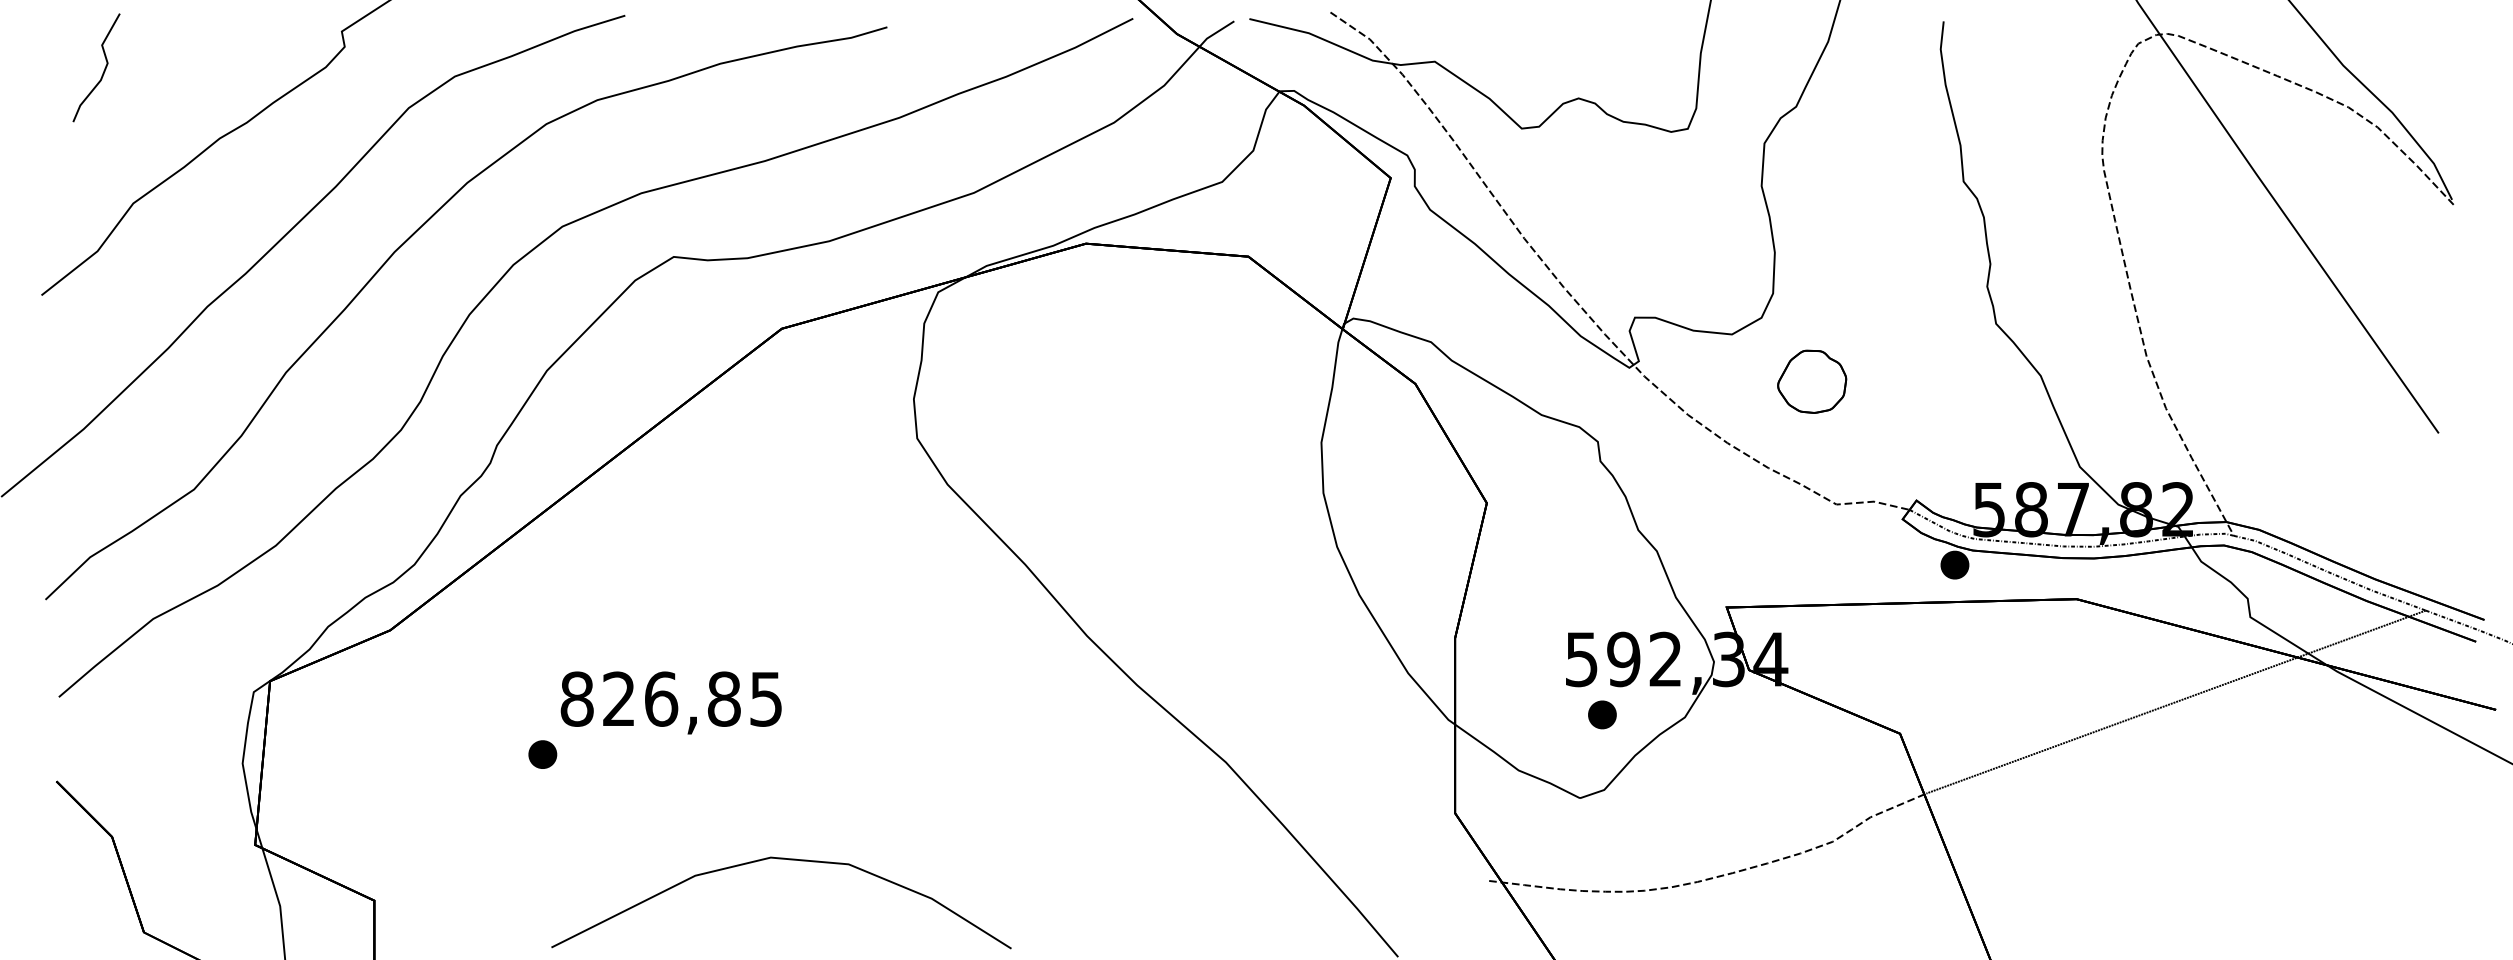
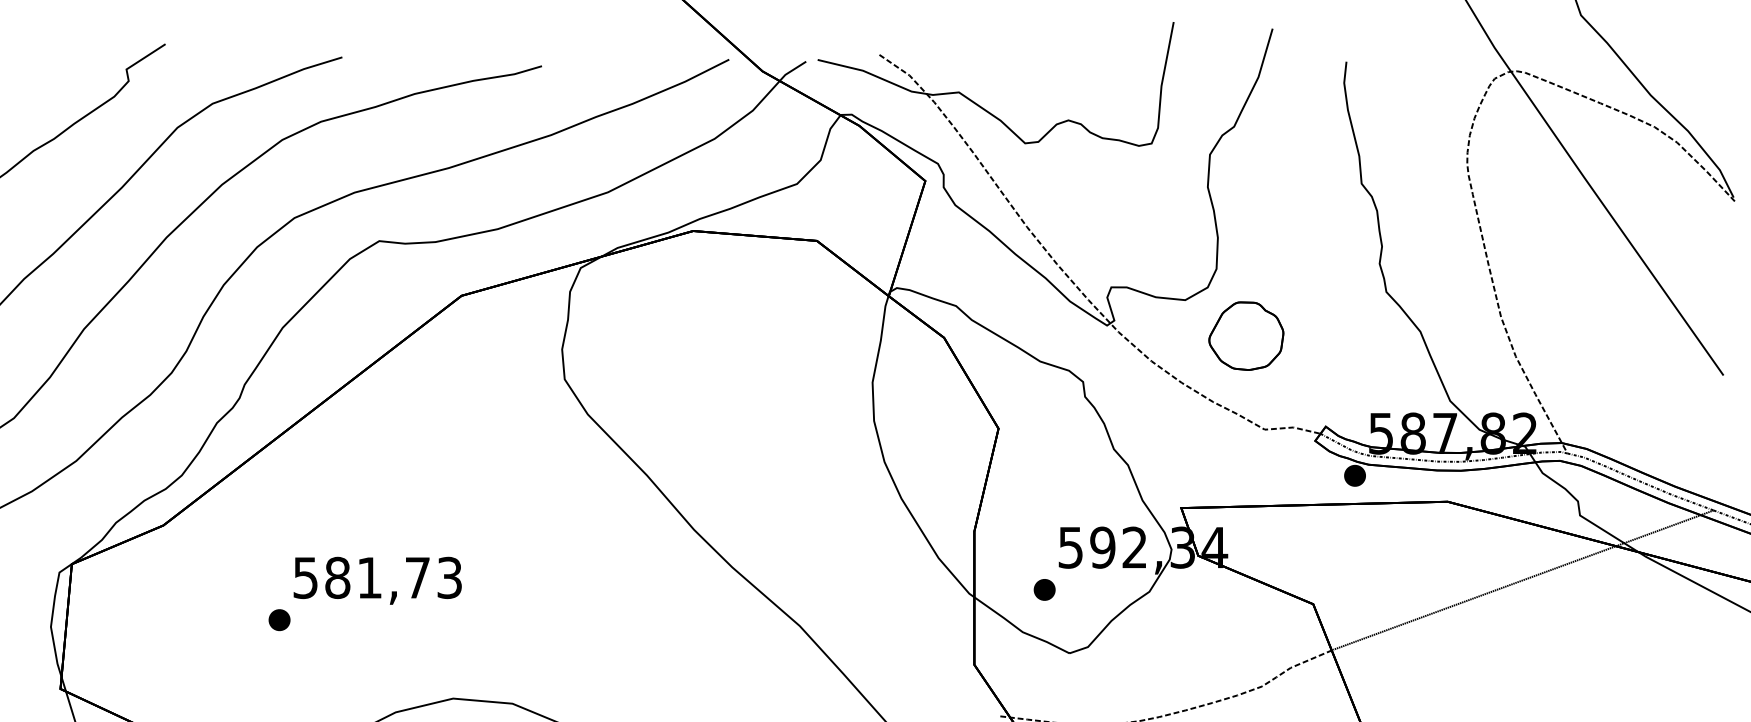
part: (1811, 381) -> (1245, 335), size x1.43
text: (671, 698) -> (377, 577), 826,85 -> 581,73
part: (1602, 714) -> (1044, 589), moved

